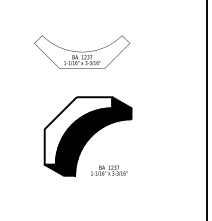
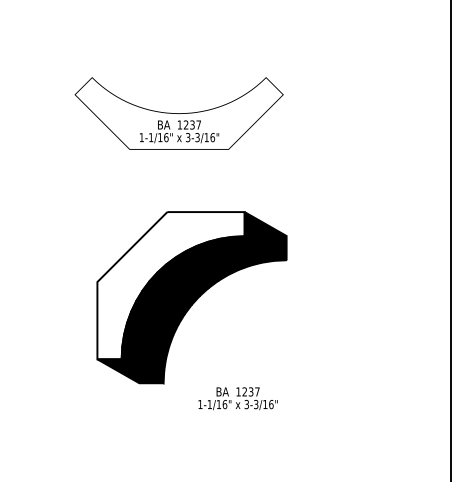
text: (109, 170) -> (238, 397), moved

